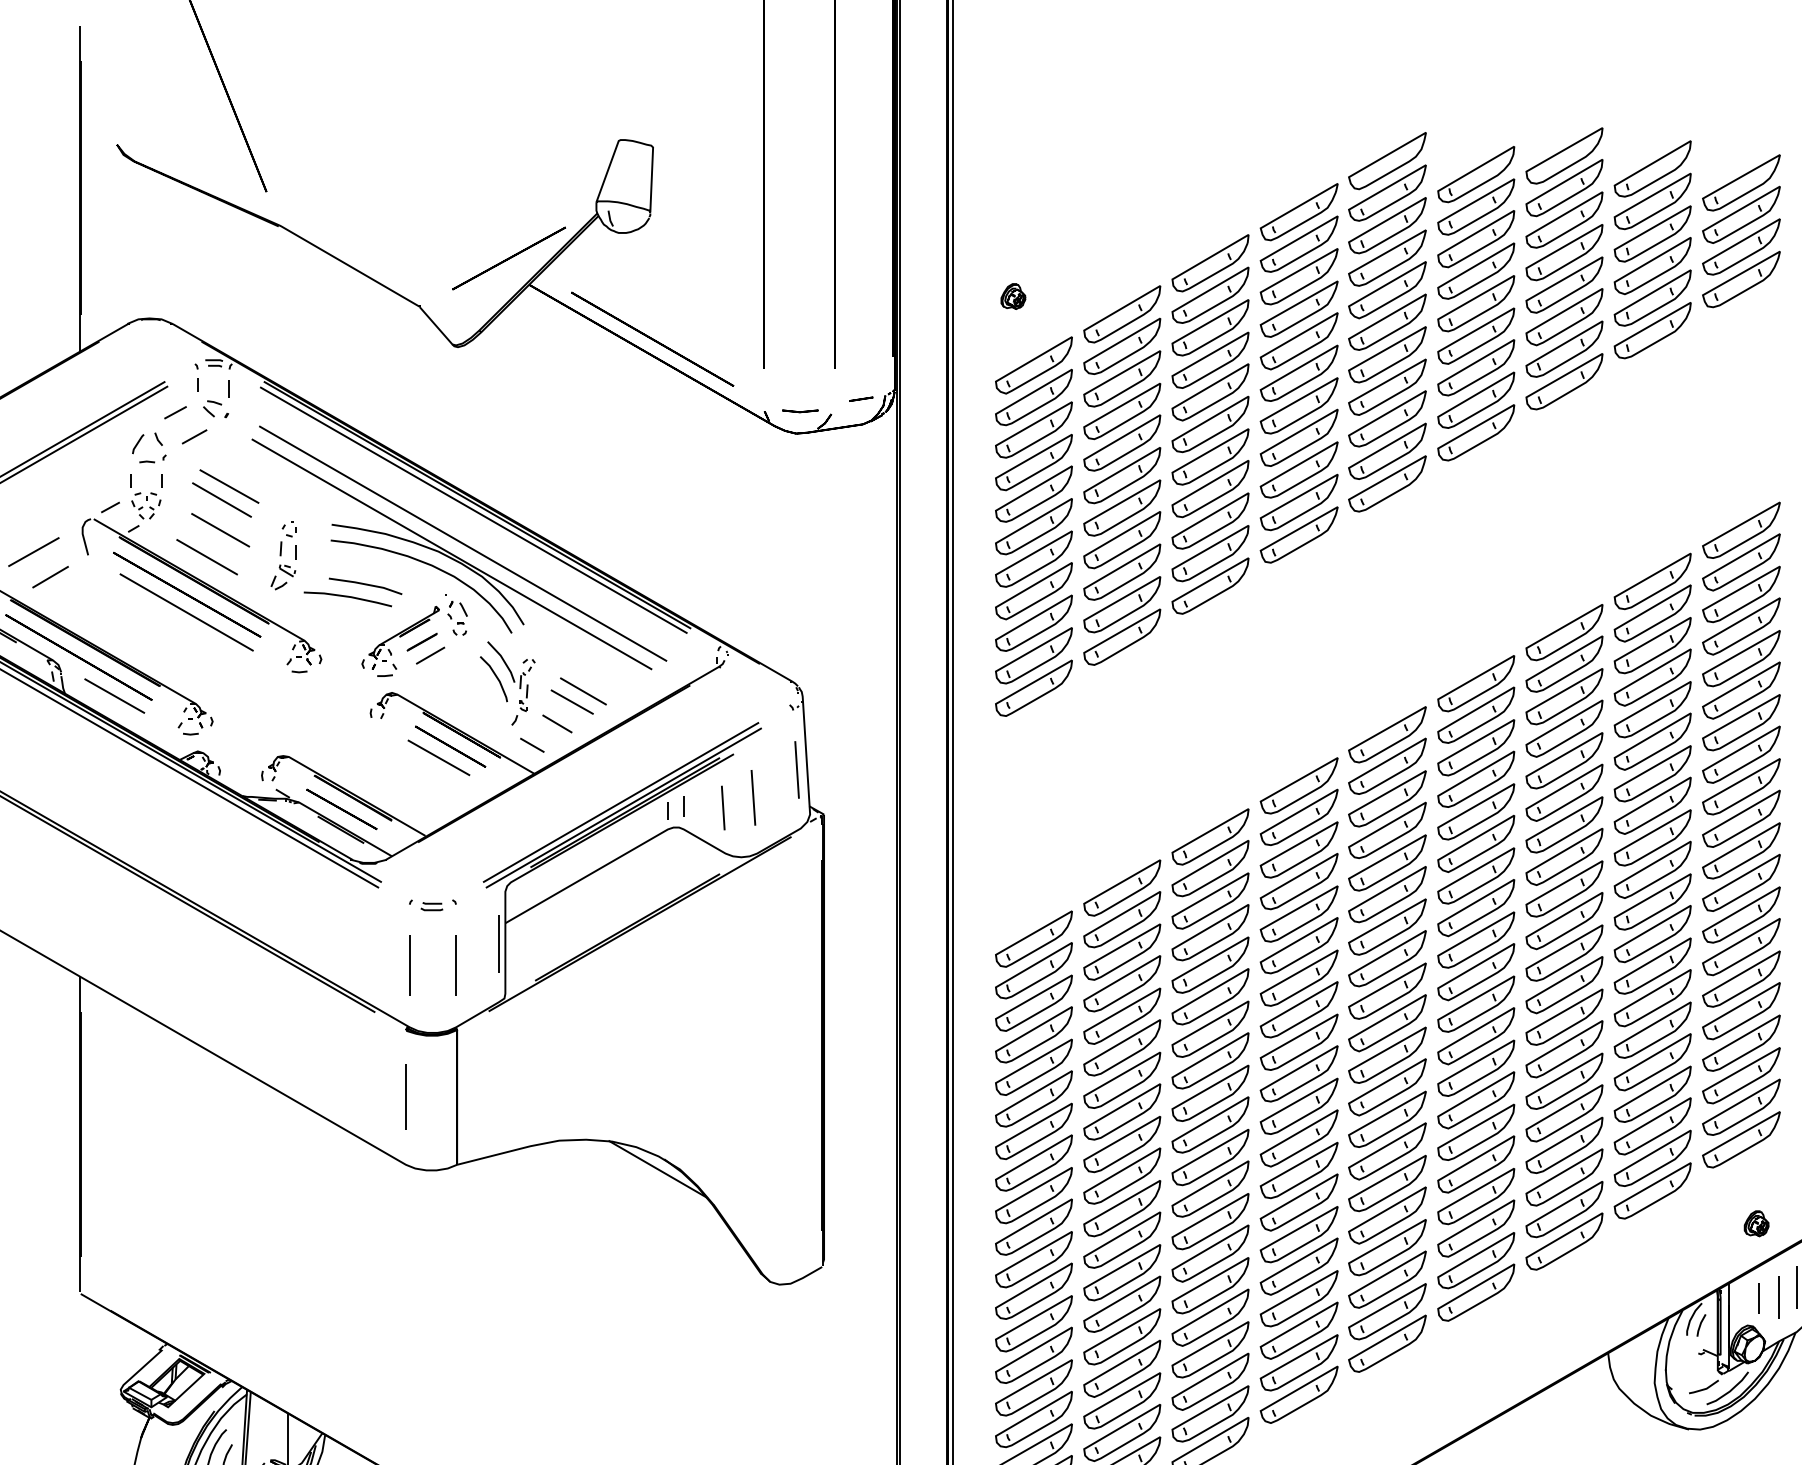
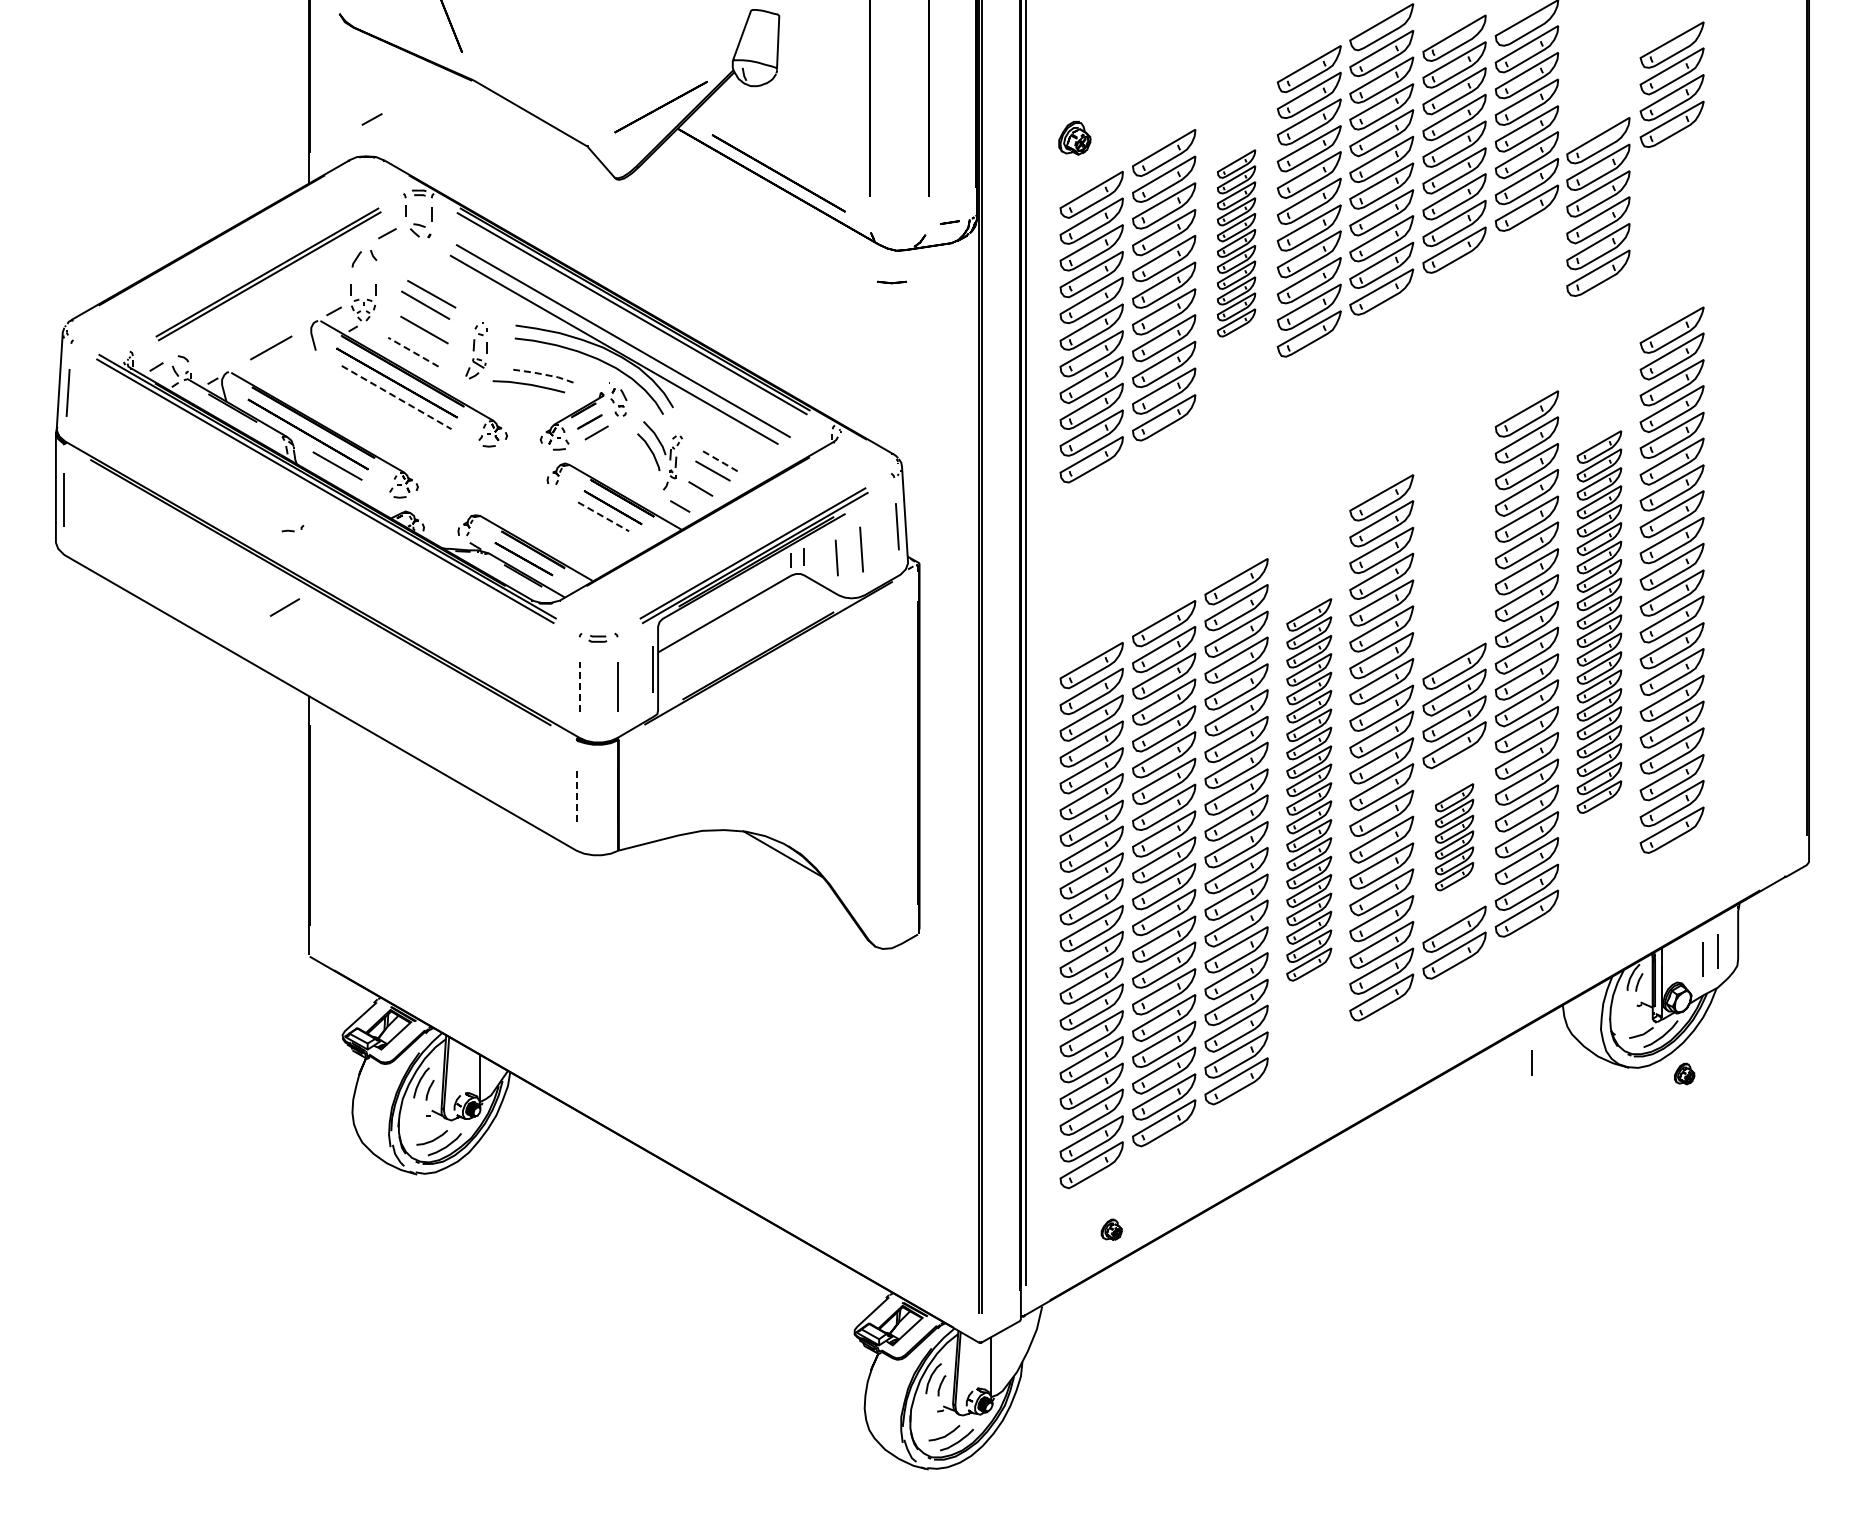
part: (1652, 249) -> (1598, 206), moved
part: (1012, 296) -> (1074, 138), size x1.6
part: (799, 411) -> (891, 282), moved
part: (1210, 424) -> (1236, 243), size x0.6
line: (193, 436) -> (371, 119), moved
part: (152, 458) -> (292, 528), moved
line: (207, 556) -> (413, 351), solid -> dashed
line: (50, 577) -> (284, 607), moved
line: (366, 584) -> (544, 374), solid -> dashed
line: (187, 612) -> (397, 397), solid -> dashed
line: (583, 691) -> (722, 462), solid -> dashed
line: (440, 758) -> (604, 517), solid -> dashed
part: (1476, 795) -> (1454, 547), removed
part: (1652, 885) -> (1599, 621), size x0.7
line: (409, 965) -> (579, 687), solid -> dashed
part: (1298, 1090) -> (1308, 789), size x0.7
line: (405, 1096) -> (576, 794), solid -> dashed
part: (1476, 1147) -> (1454, 836), size x0.6
part: (1756, 1223) -> (1684, 1073), moved
line: (1757, 1297) -> (1531, 1062), moved

